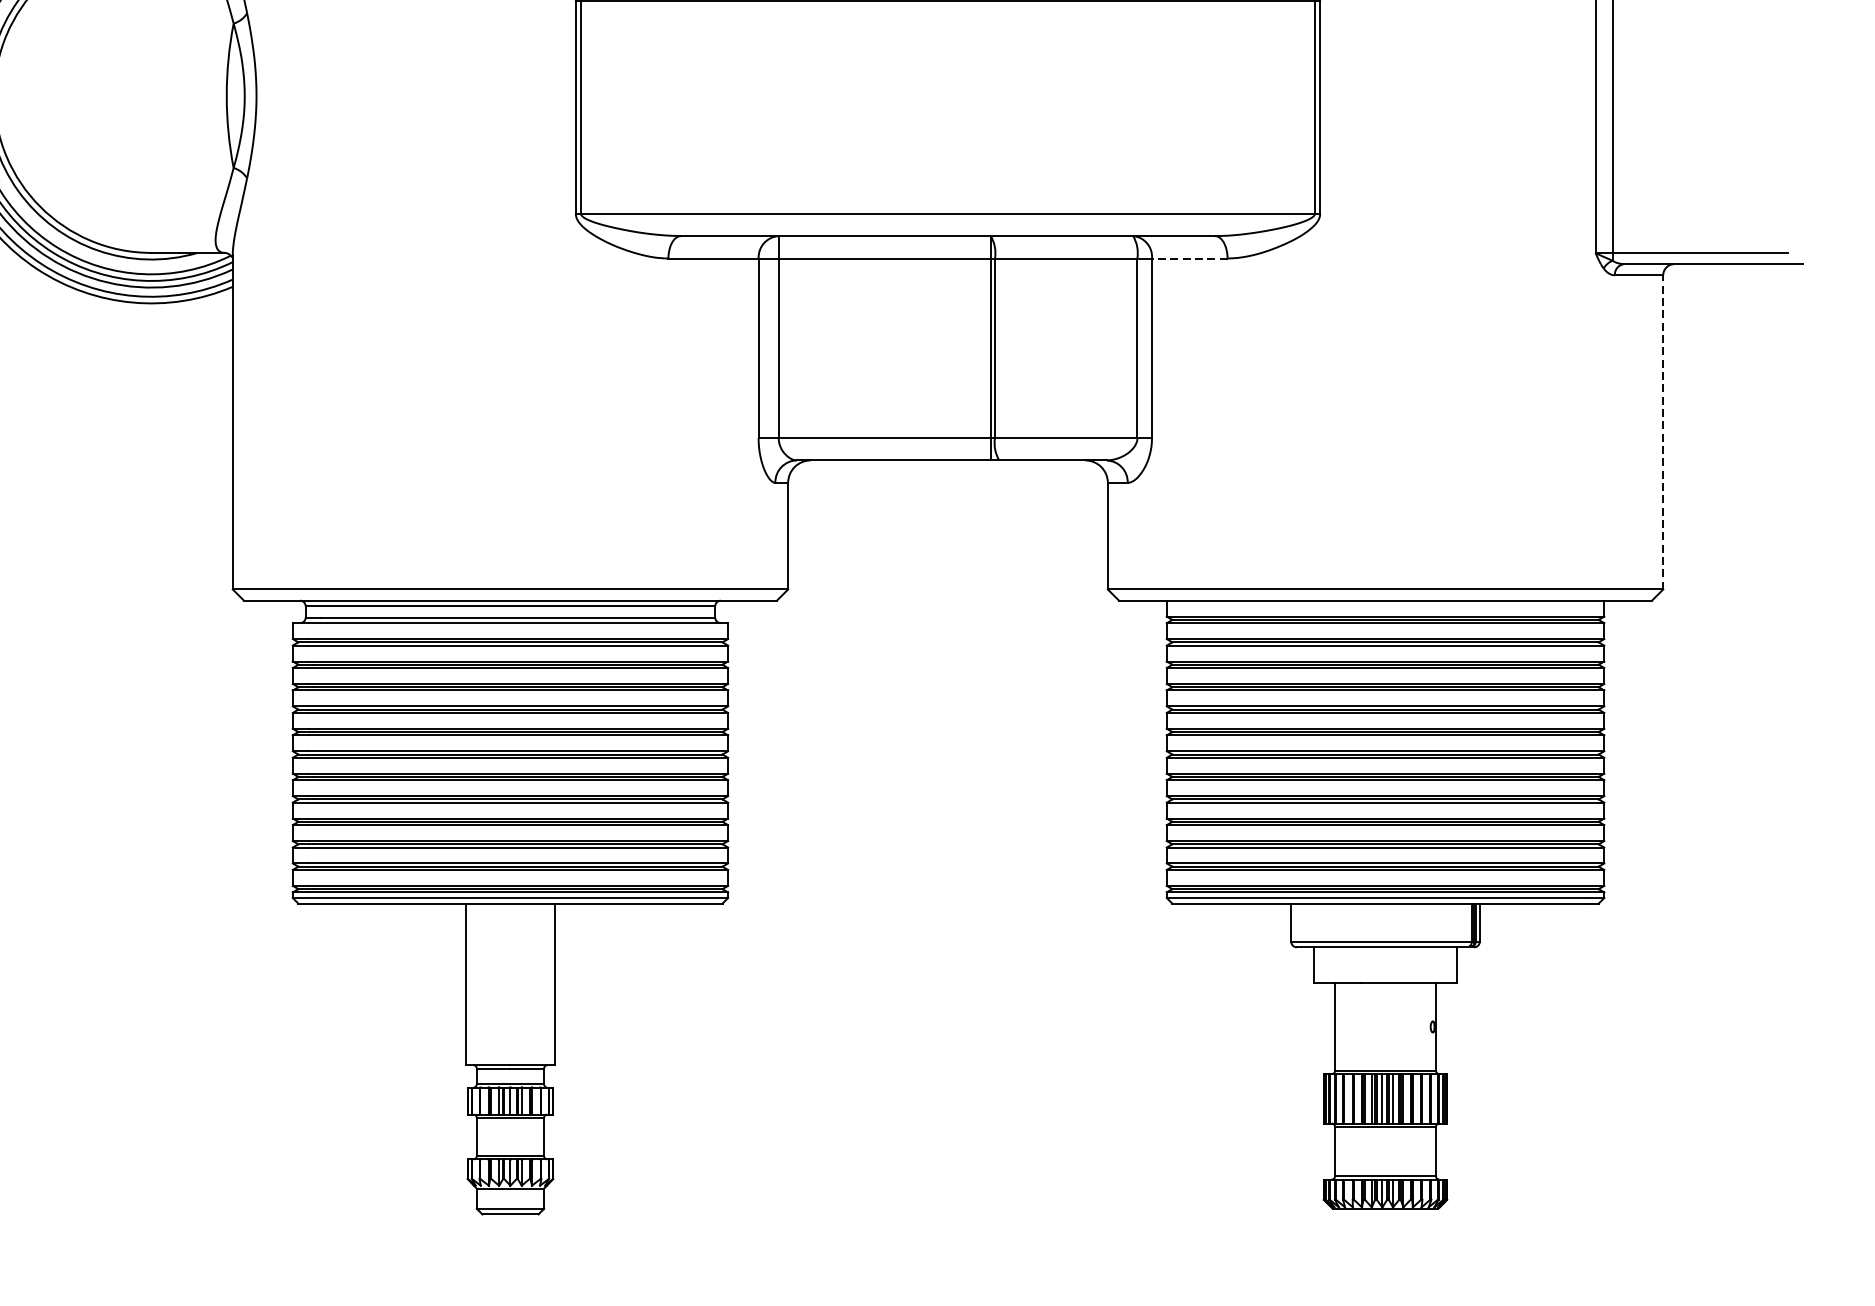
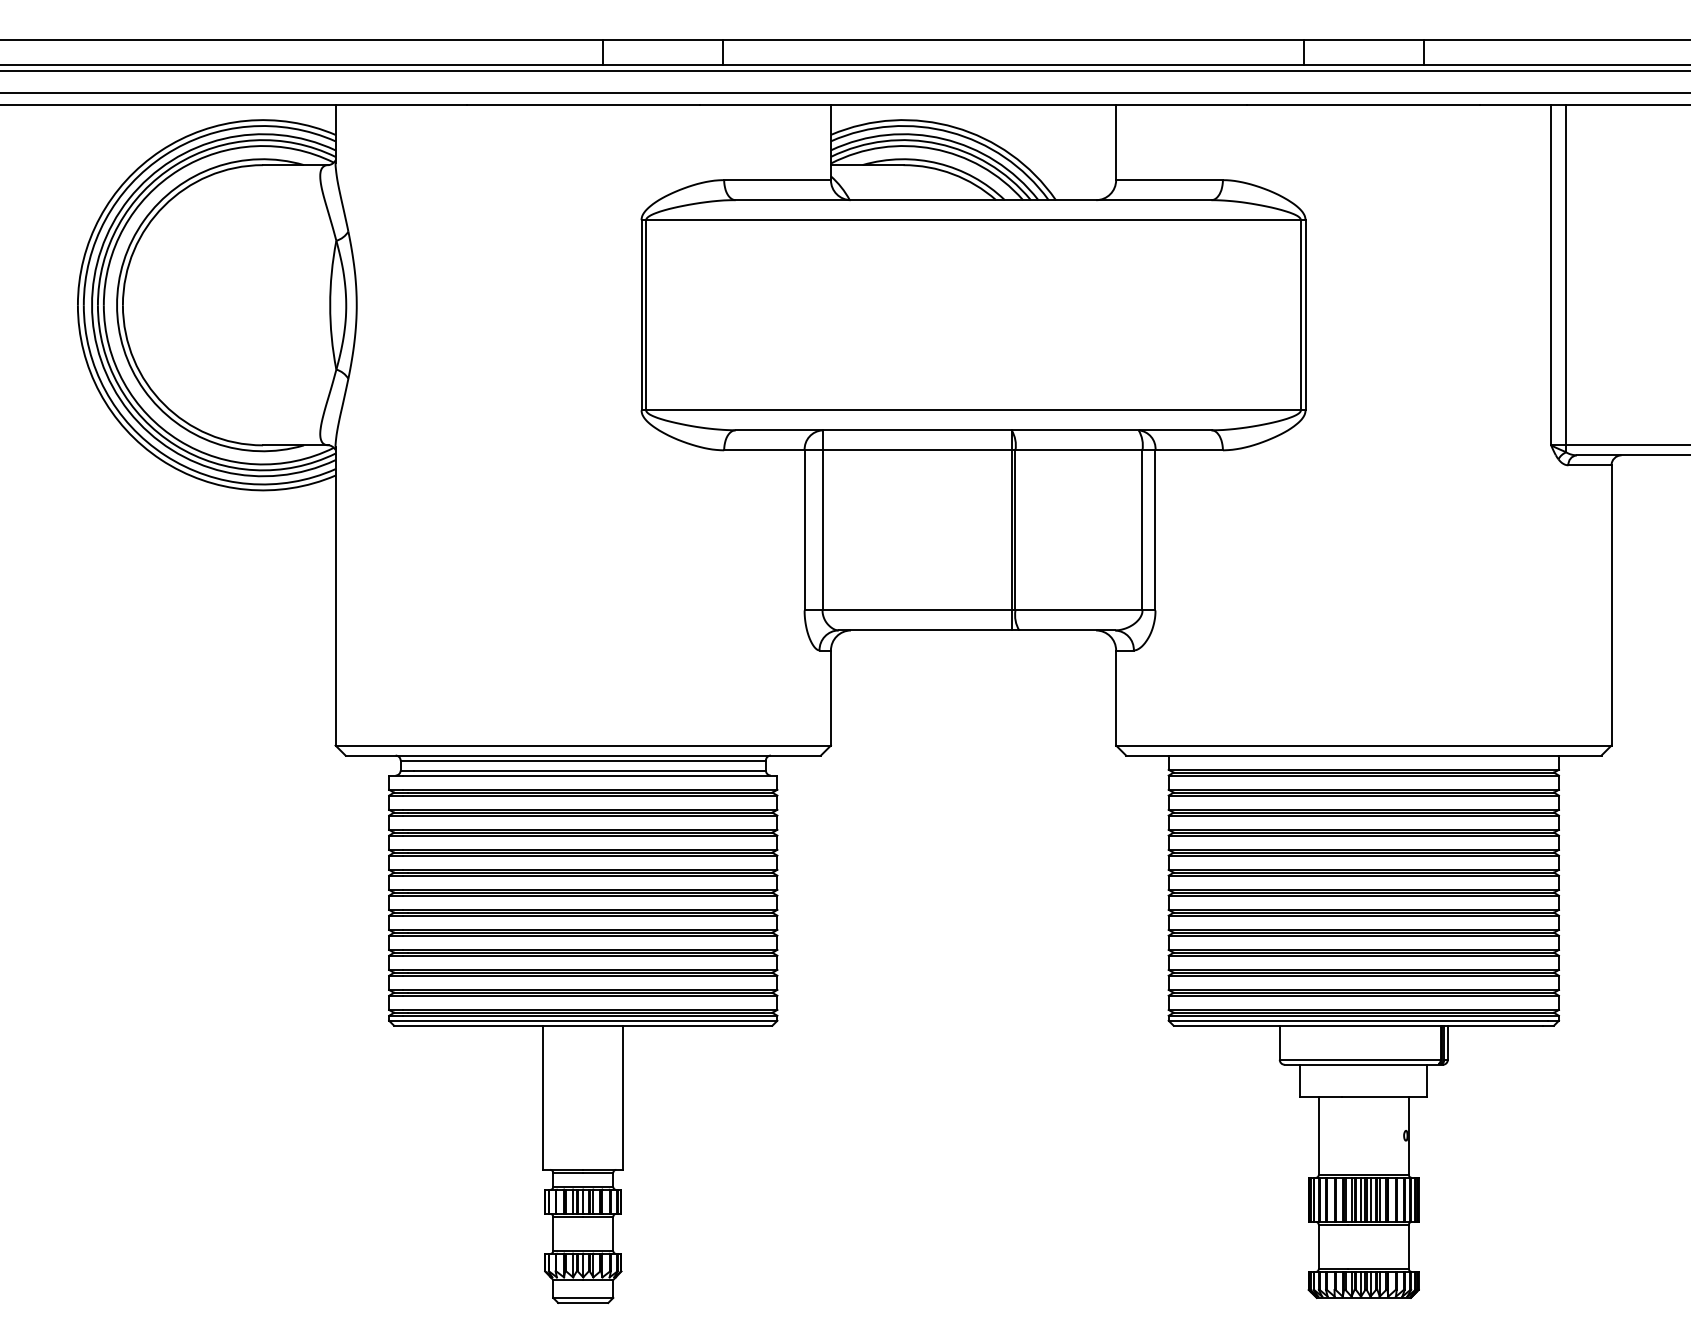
line: (1190, 258) -> (1189, 450), dashed -> solid
line: (1663, 431) -> (1611, 604), dashed -> solid

